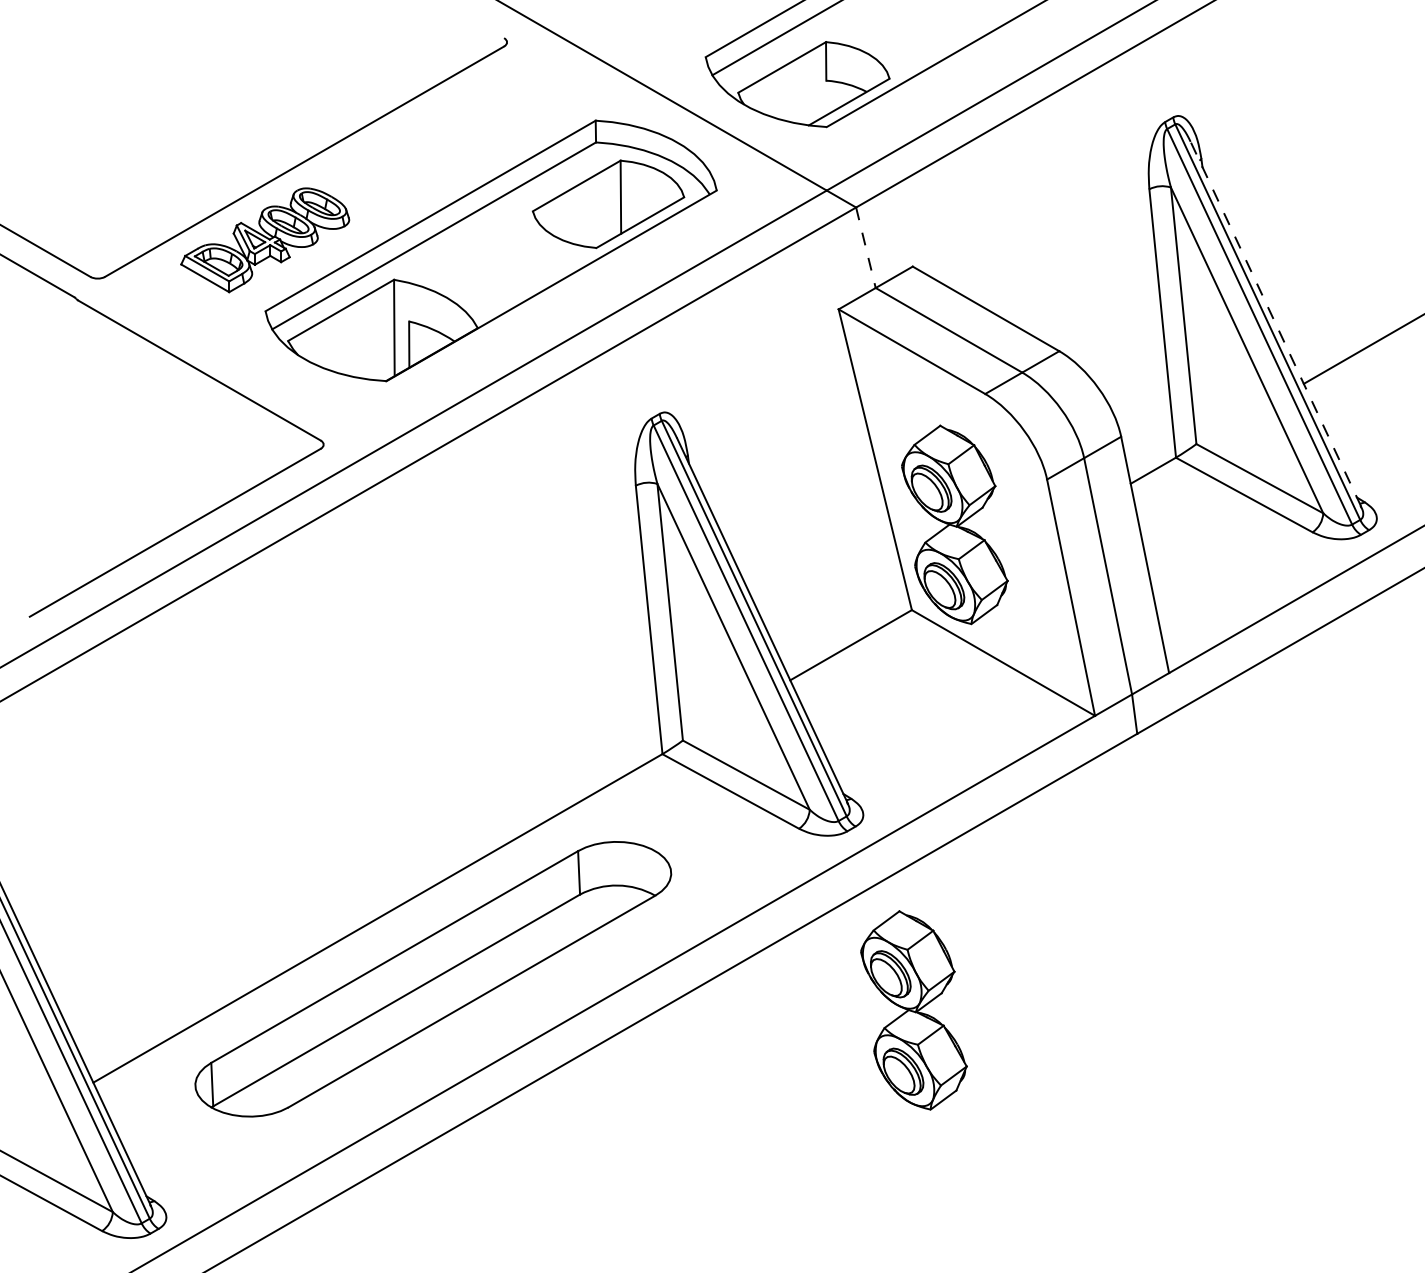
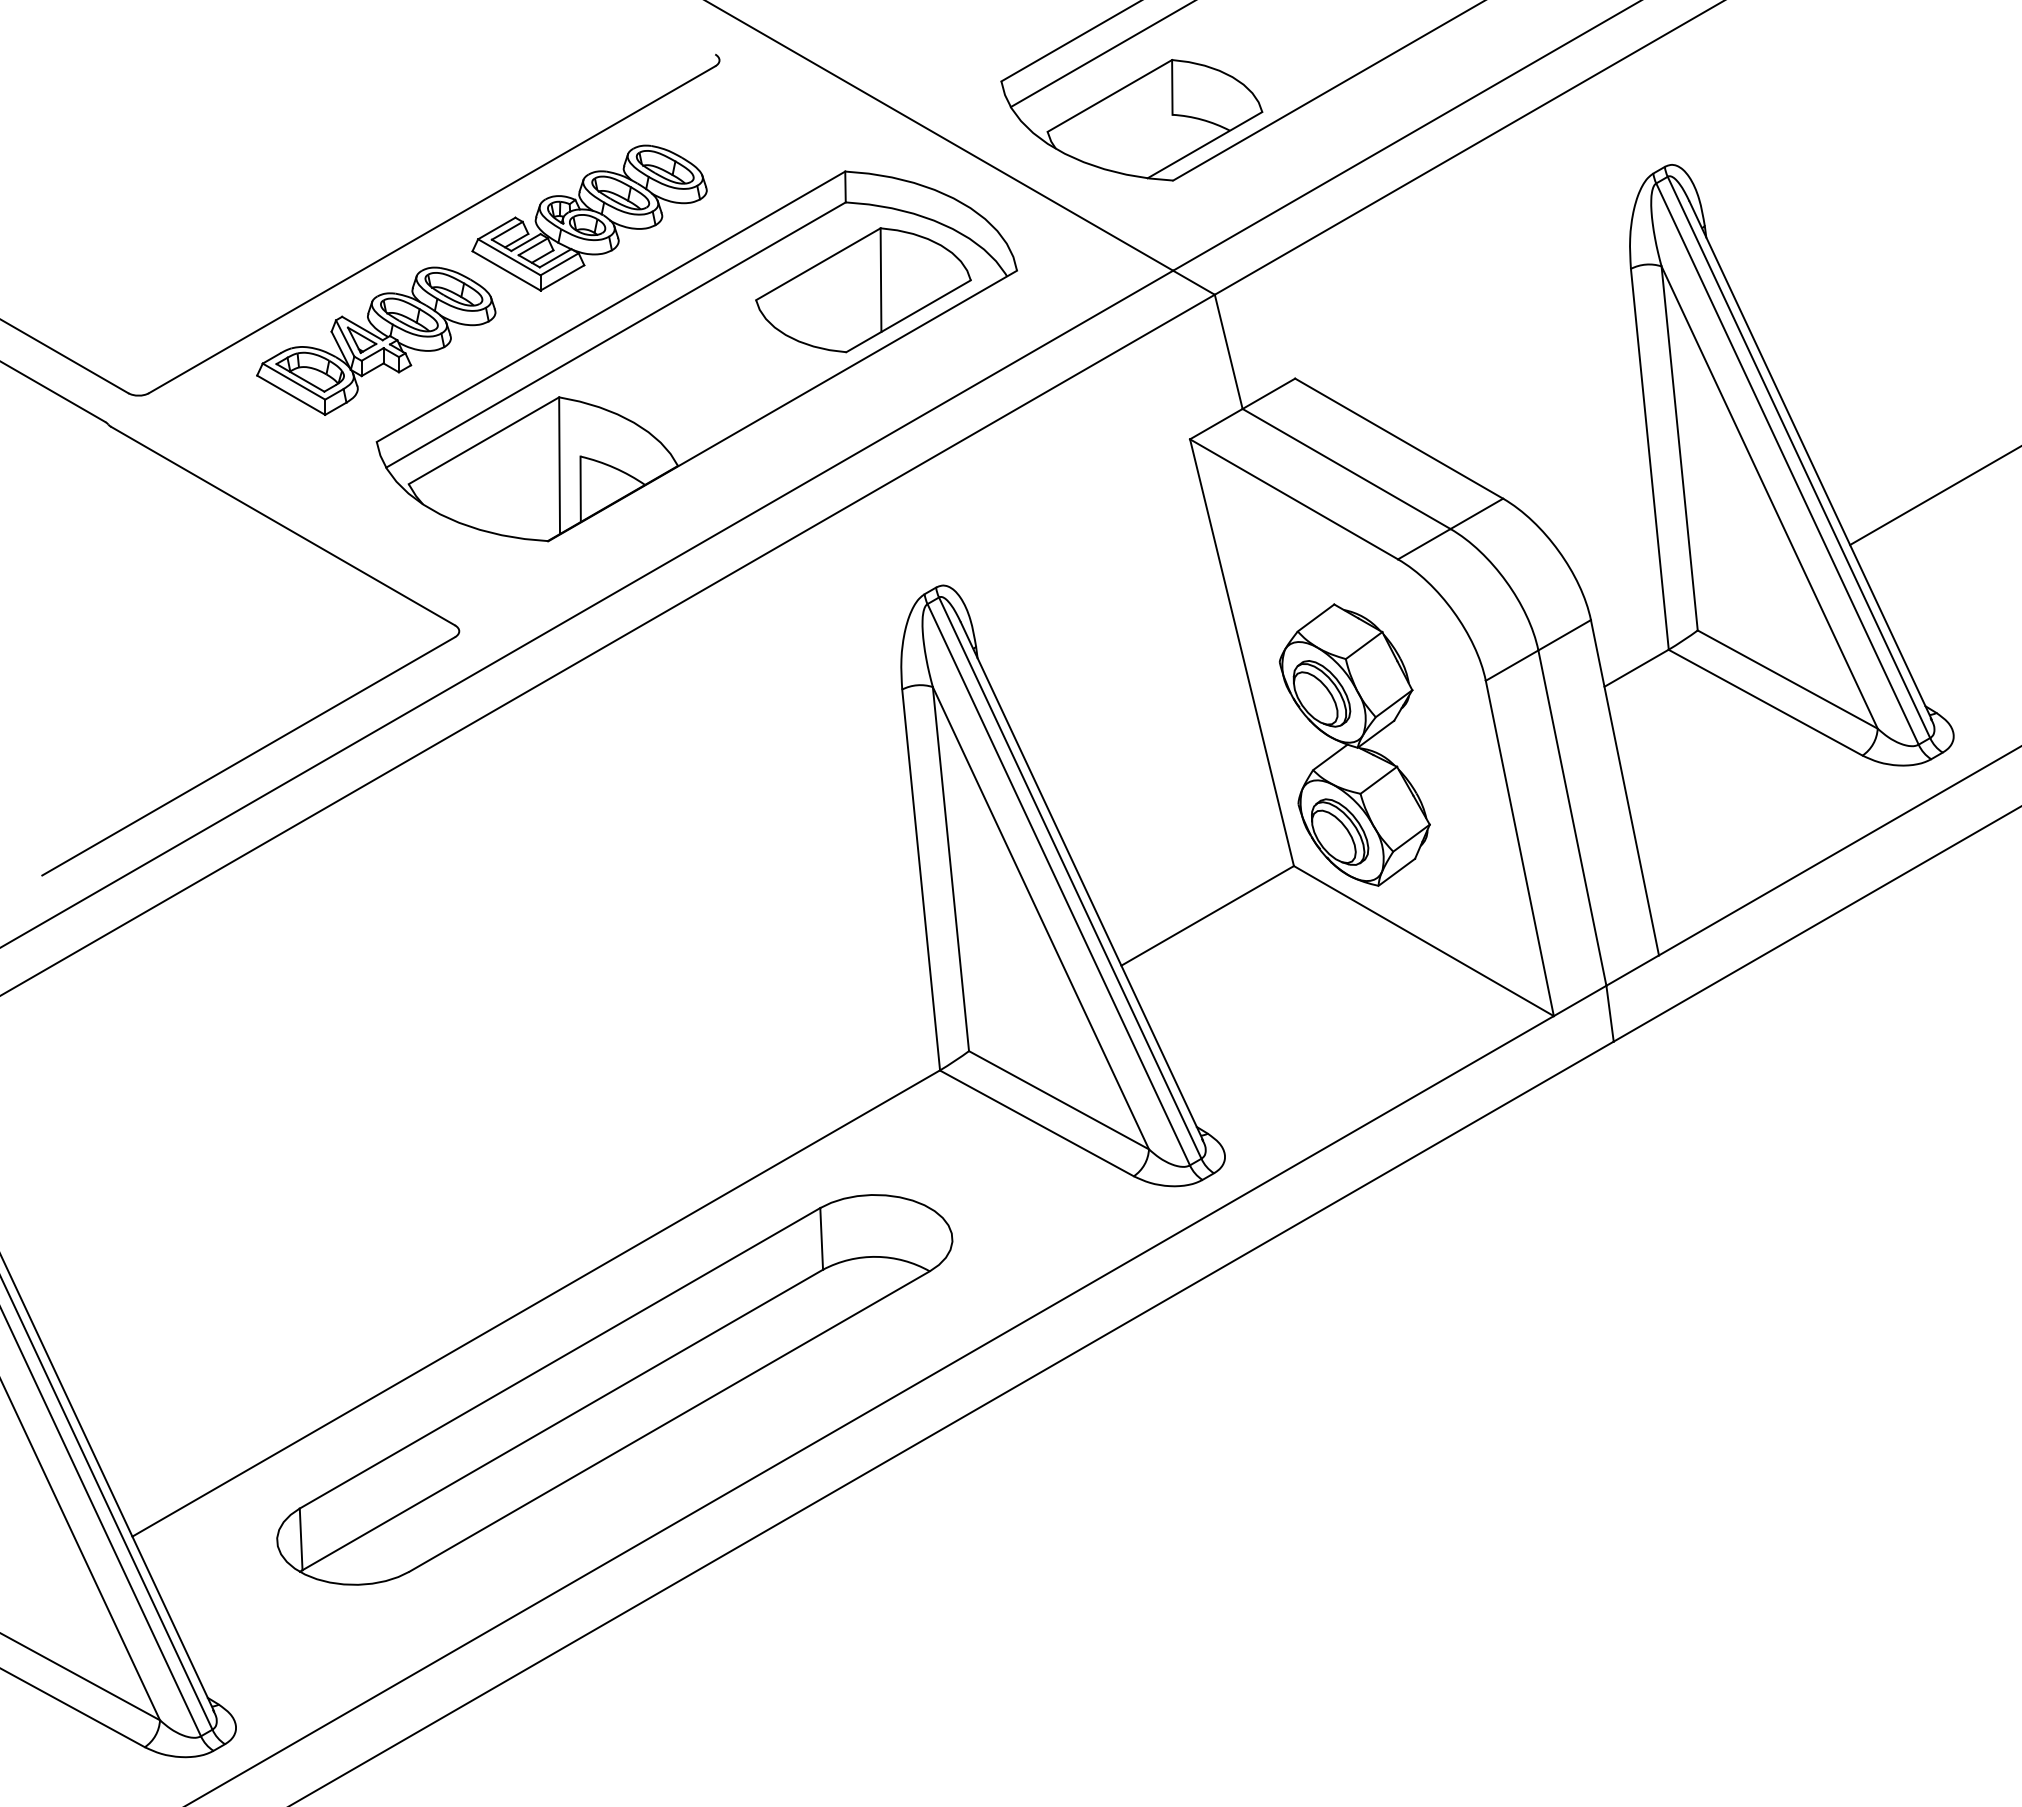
part: (415, 153) -> (589, 217), added
line: (865, 247) -> (1228, 351), dashed -> solid
line: (1275, 324) -> (1810, 460), dashed -> solid
part: (913, 1009) -> (1296, 1433), removed

